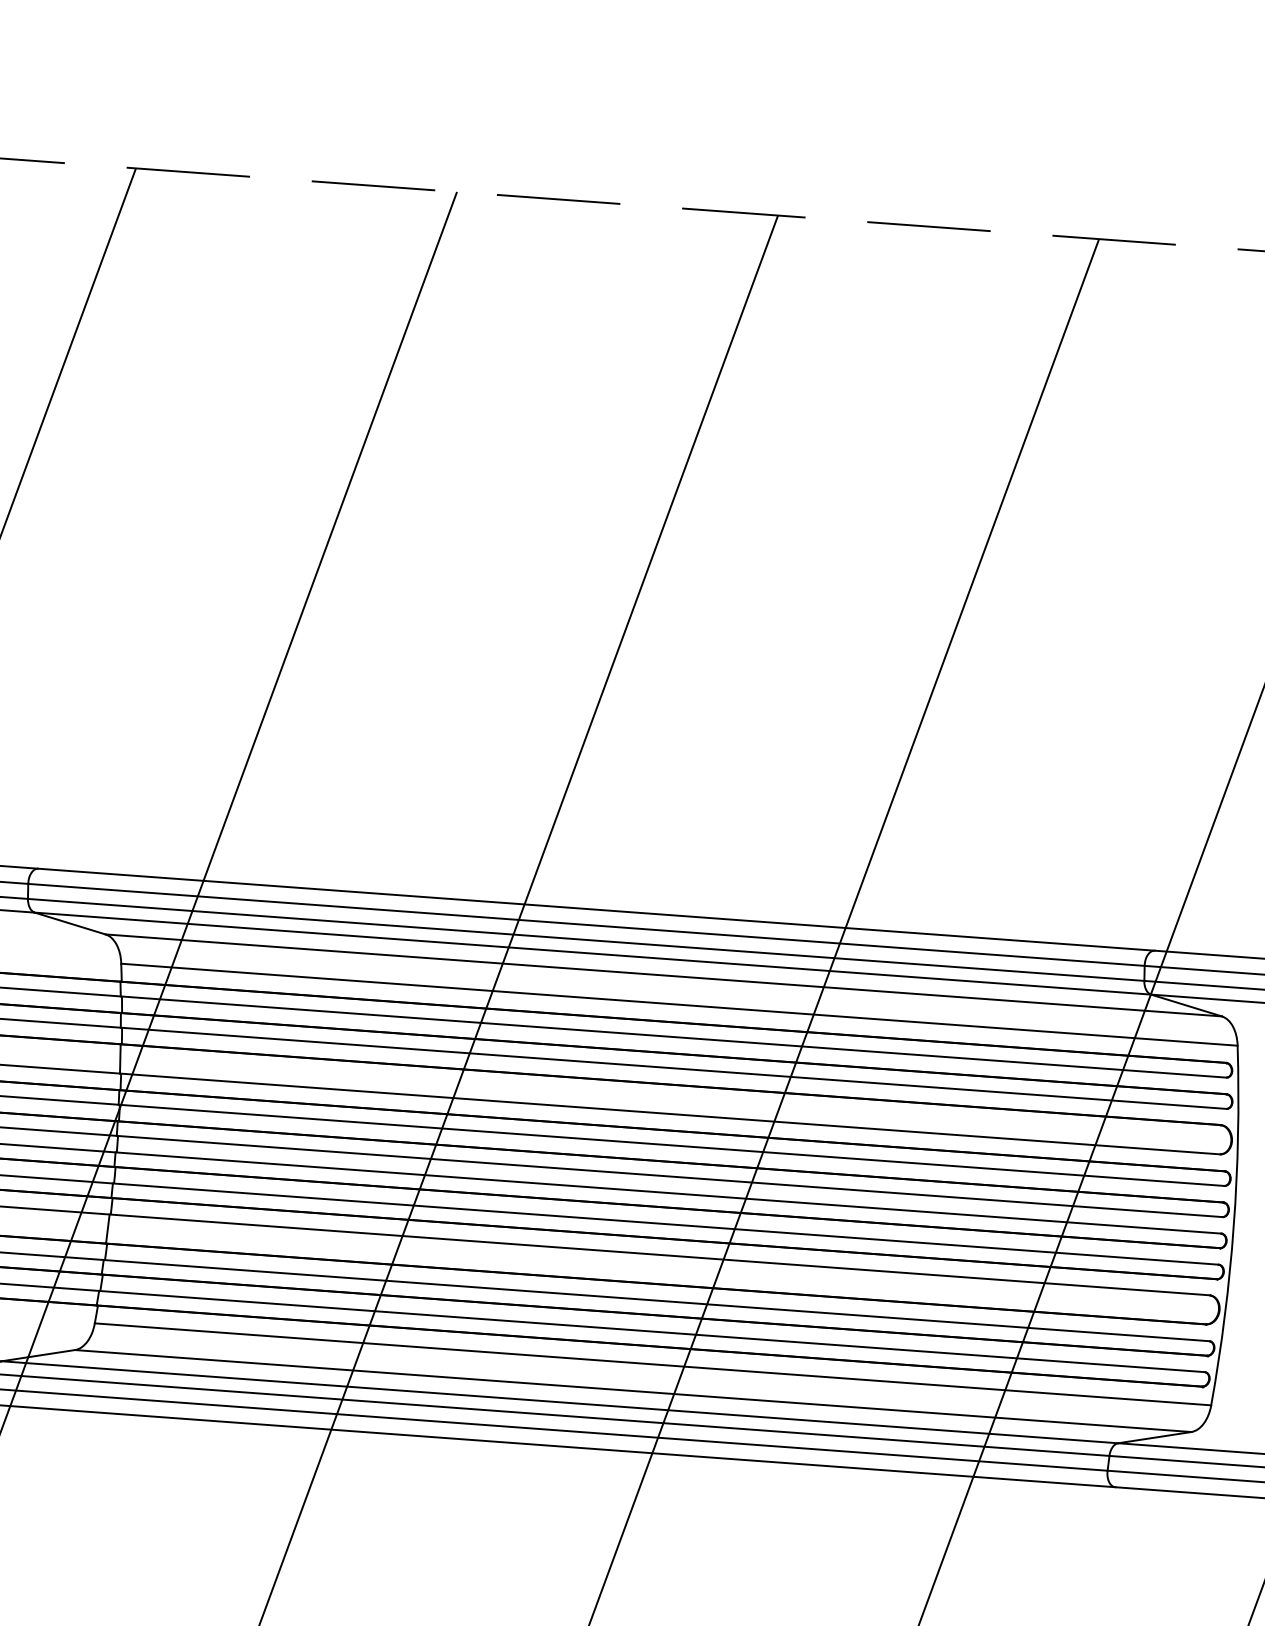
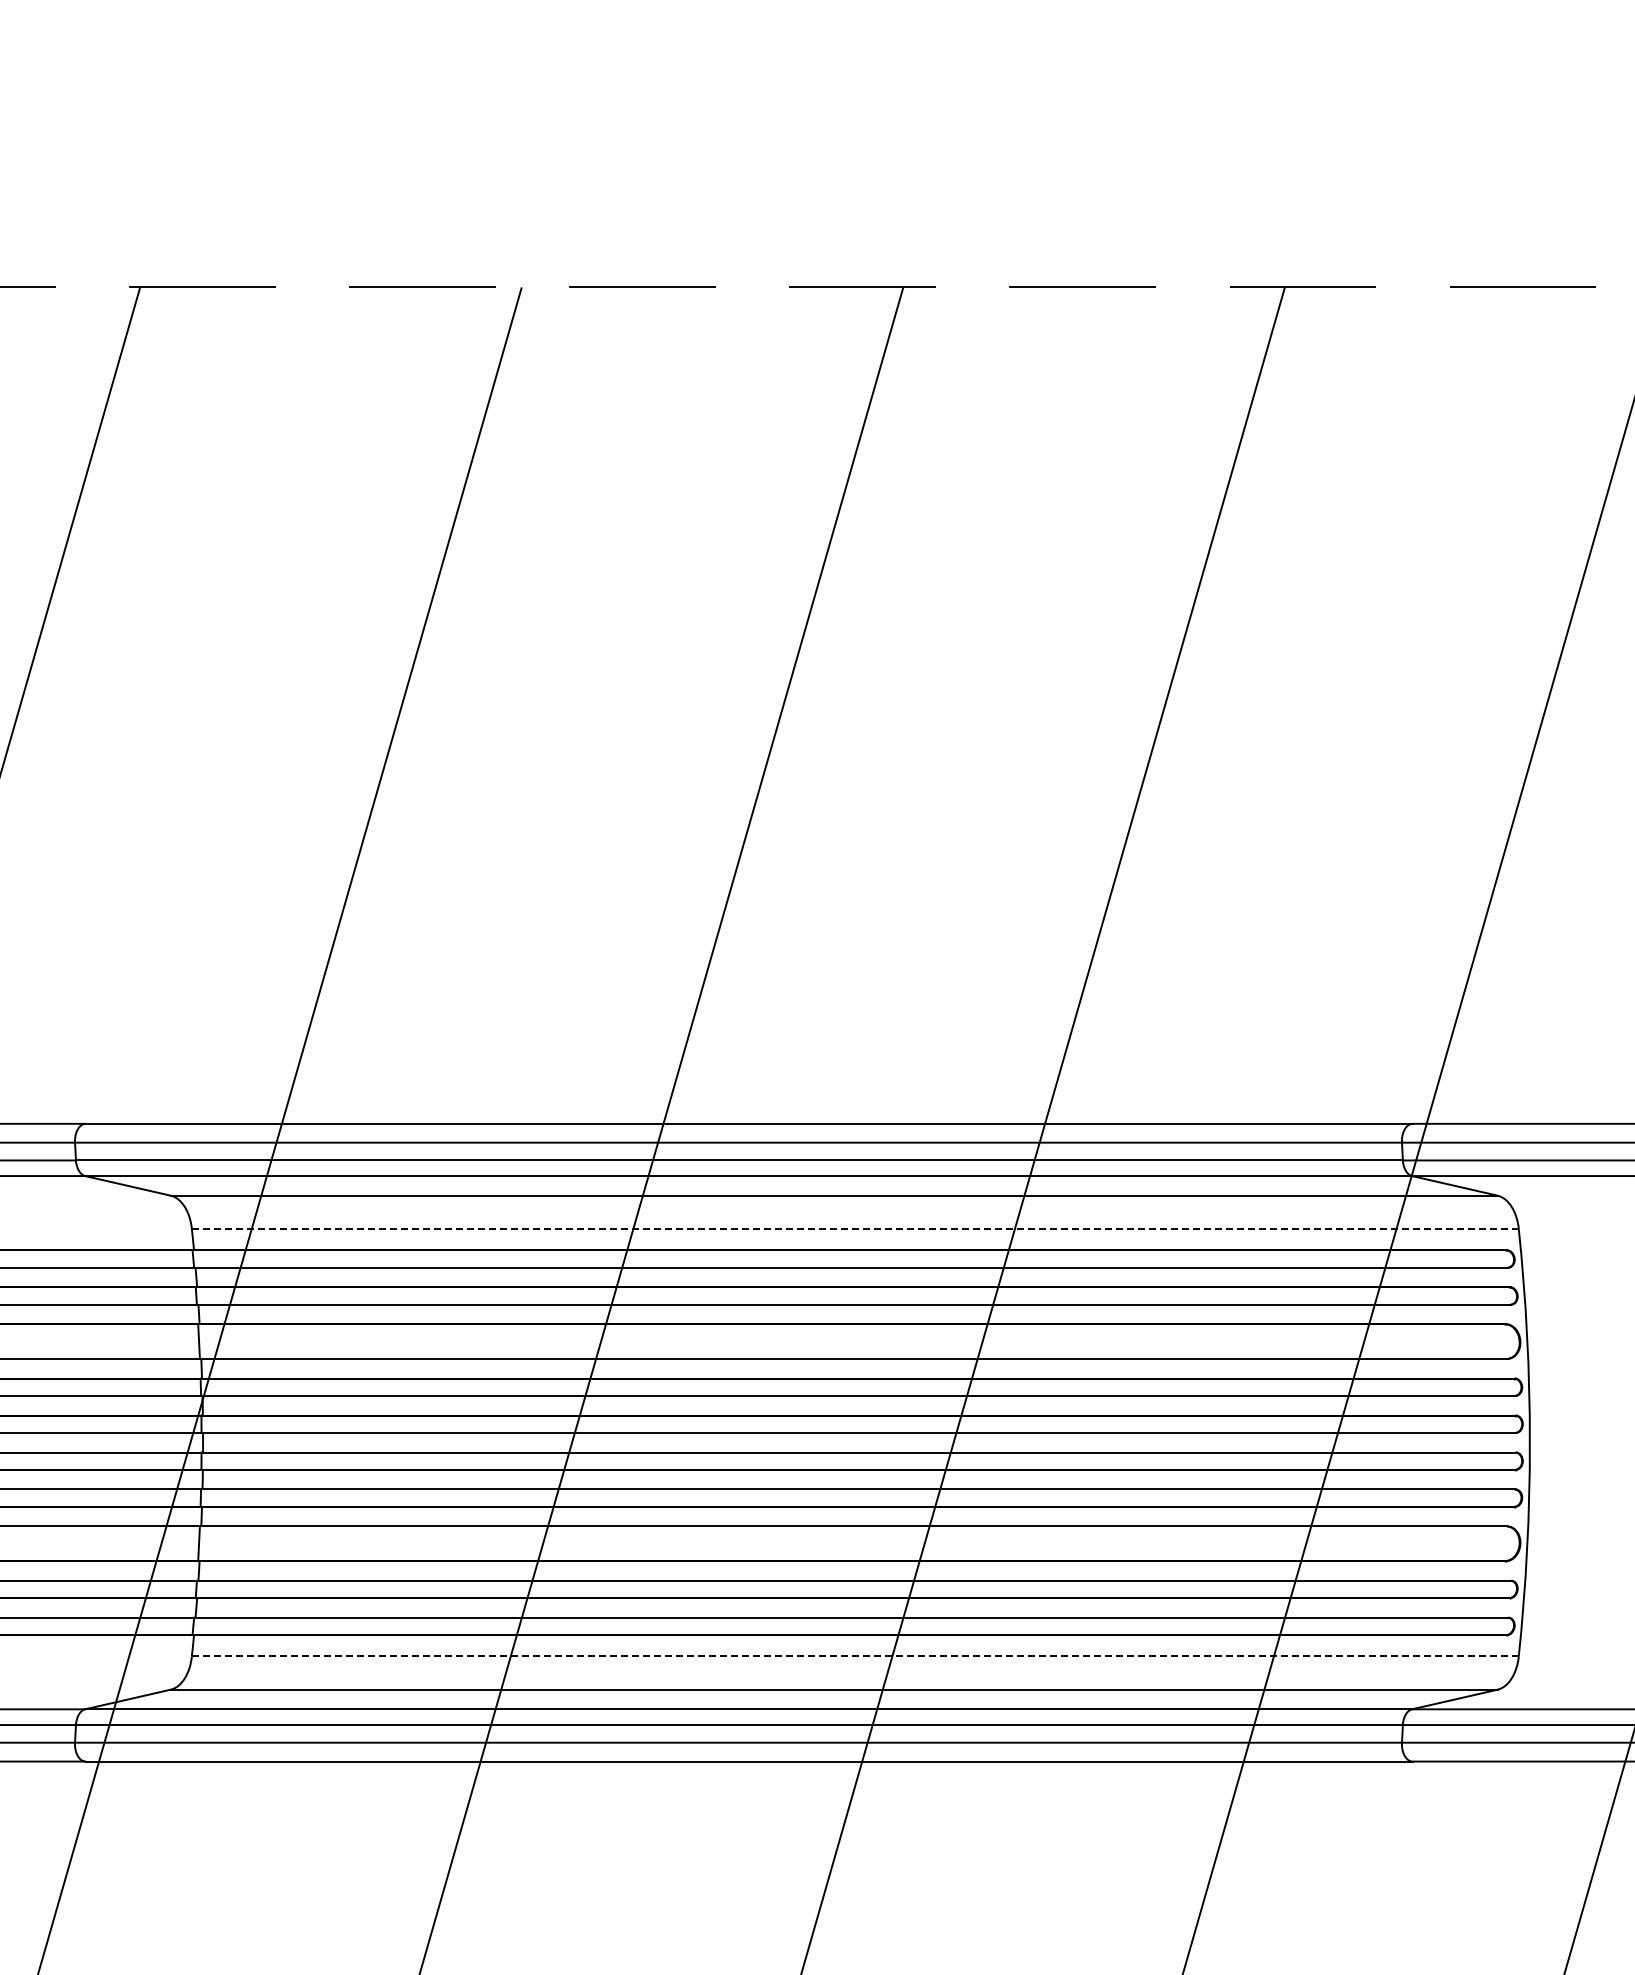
line: (679, 1004) -> (855, 1228), solid -> dashed
line: (653, 1364) -> (855, 1656), solid -> dashed

